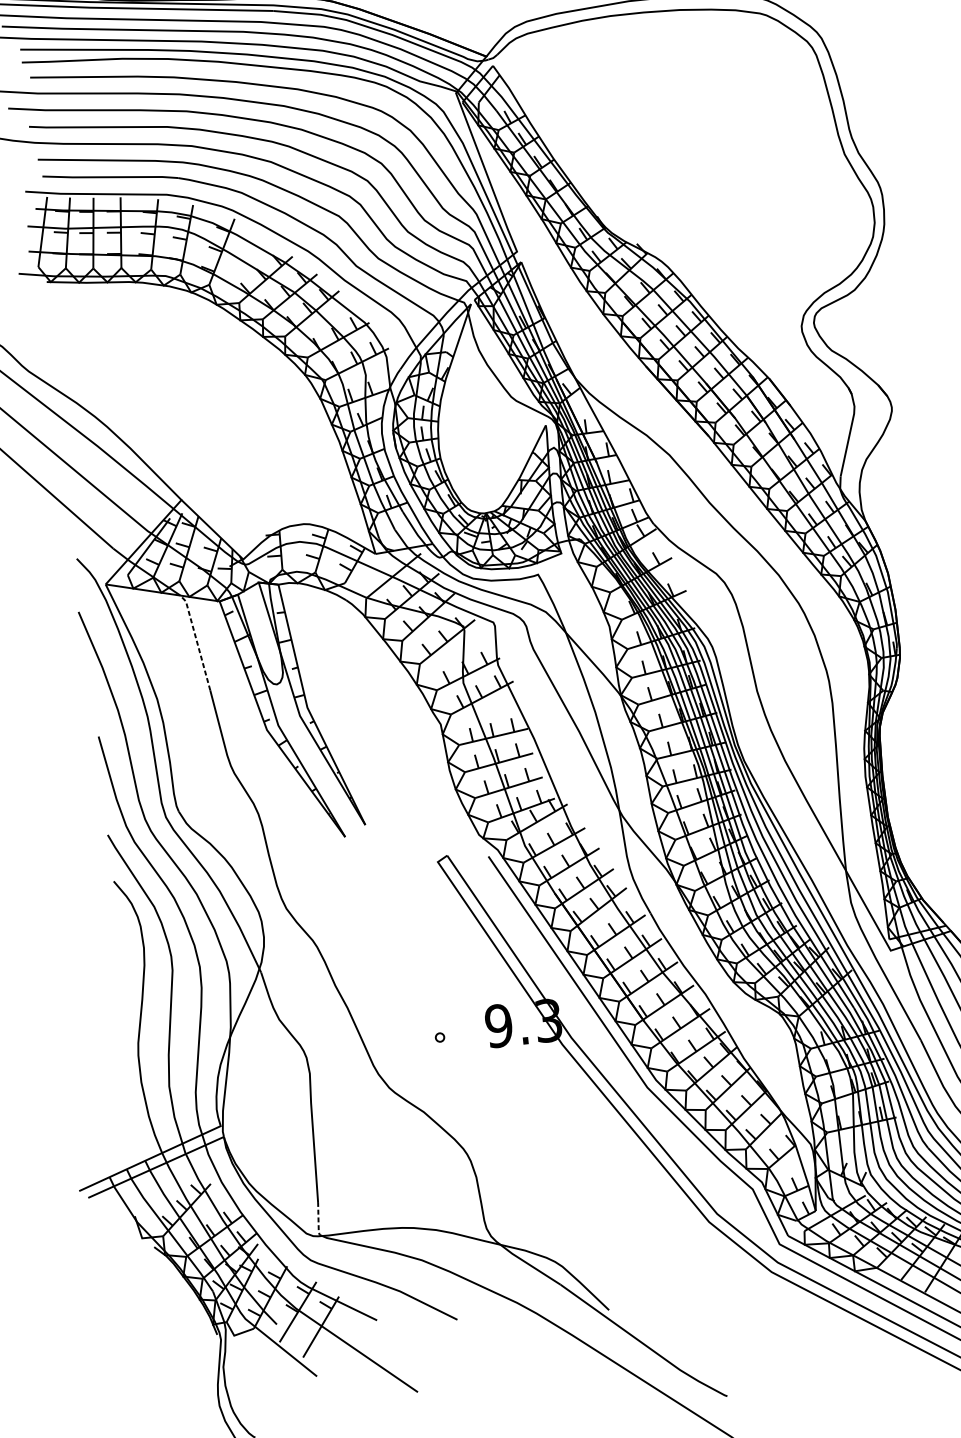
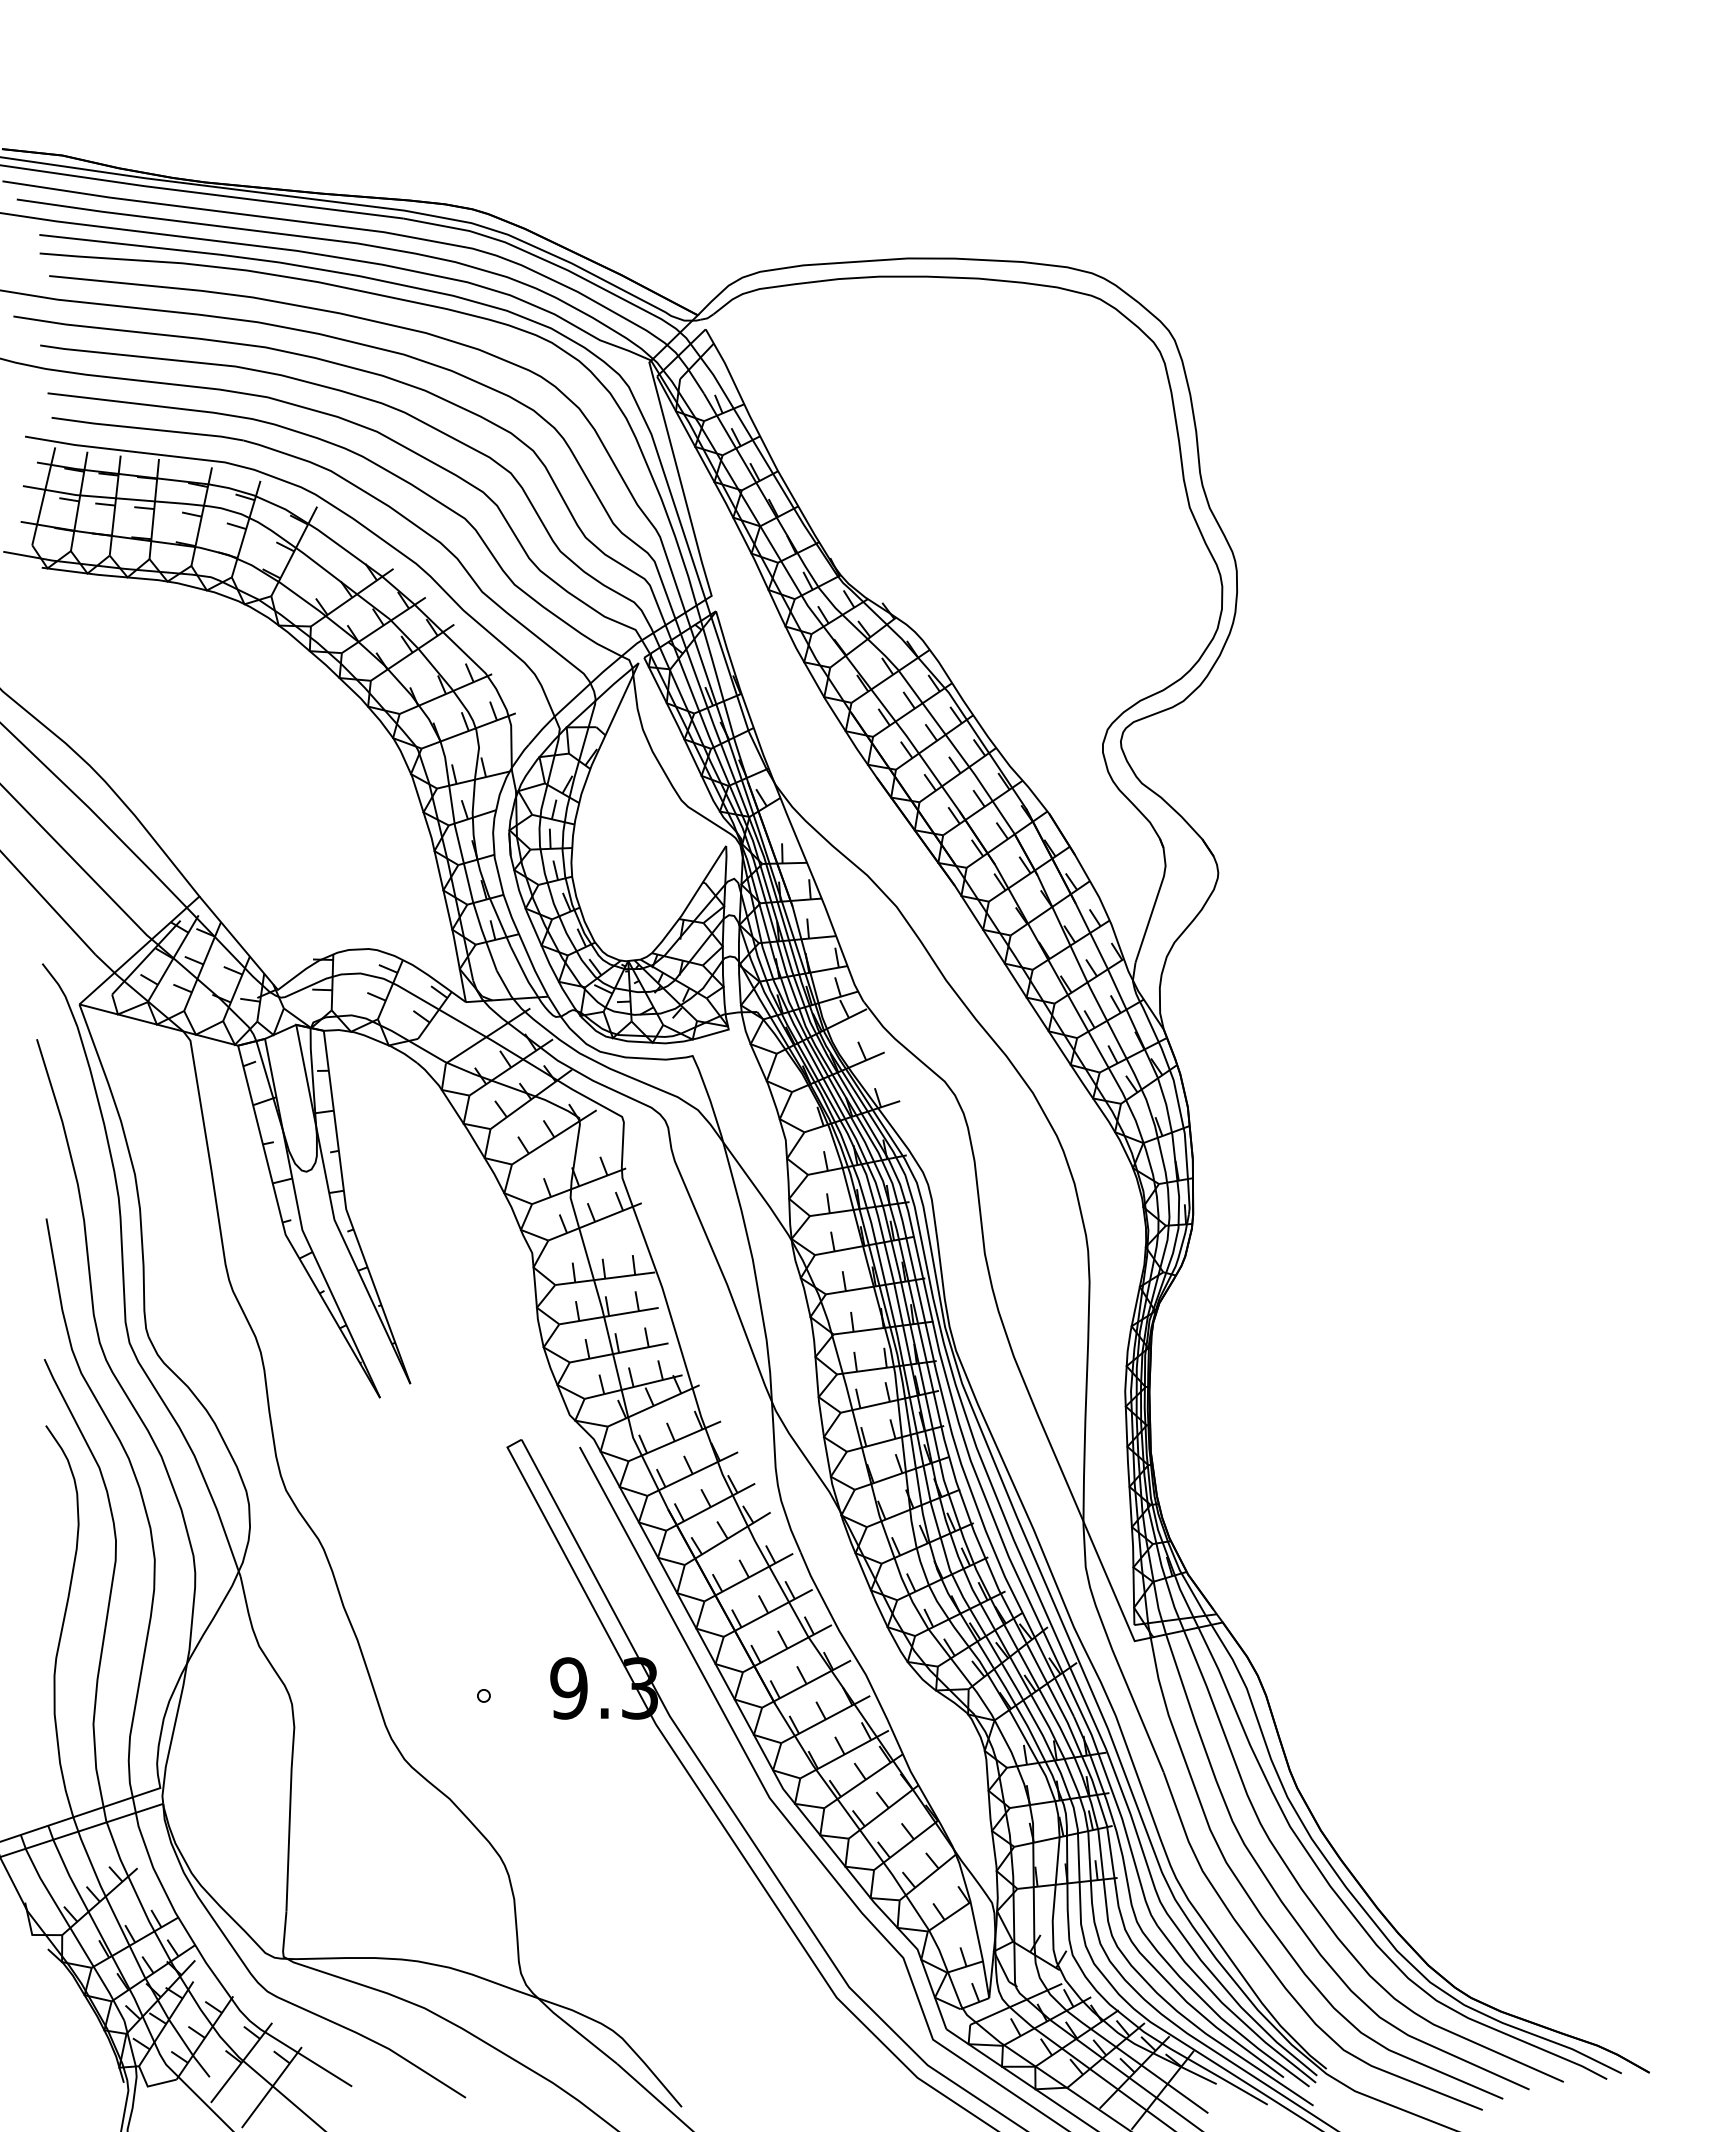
line: (196, 640) -> (199, 1097), dashed -> solid
line: (318, 1221) -> (284, 1937), dashed -> solid

